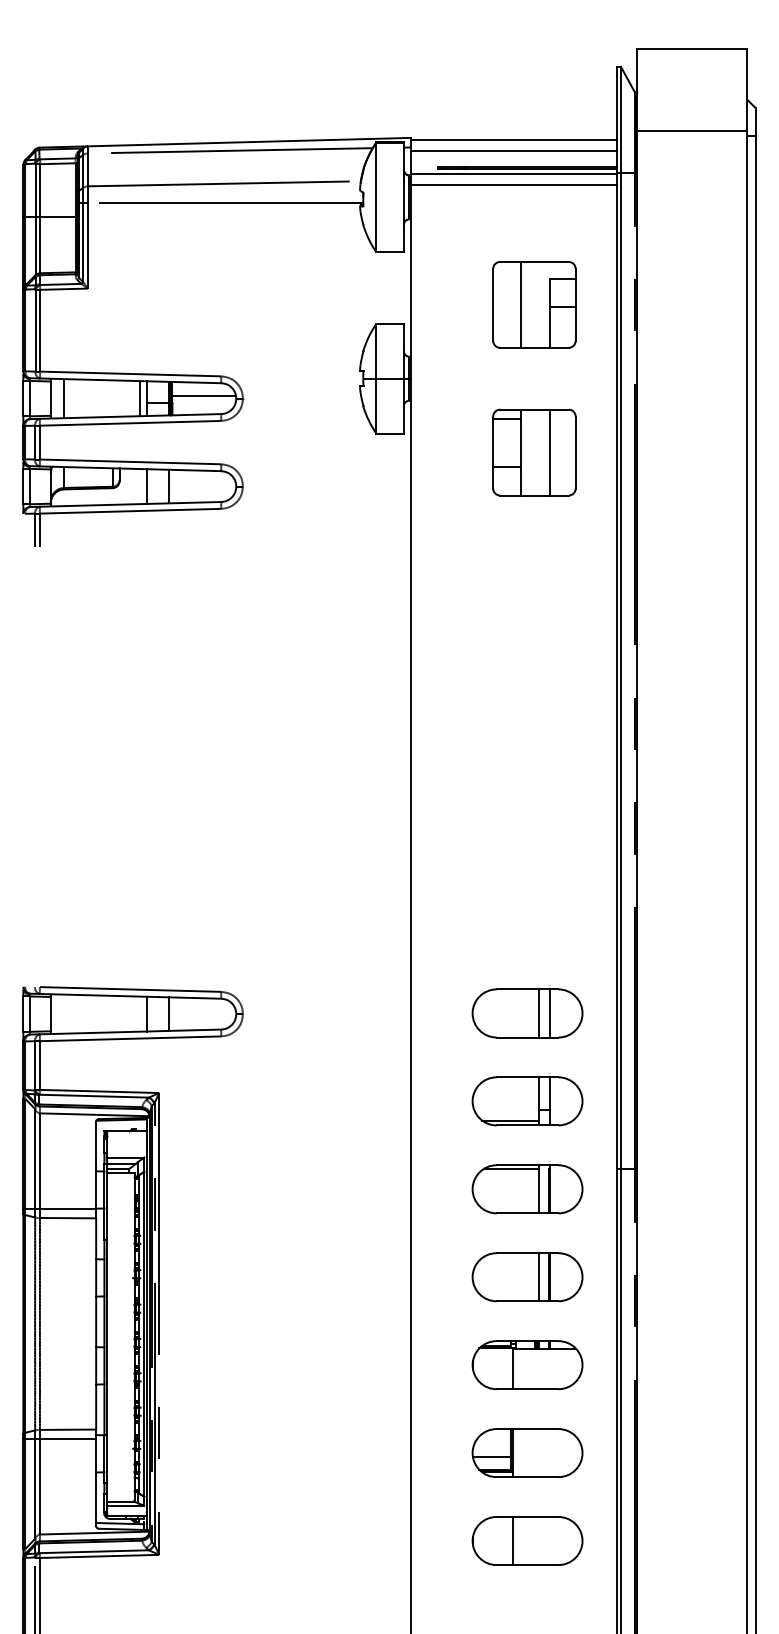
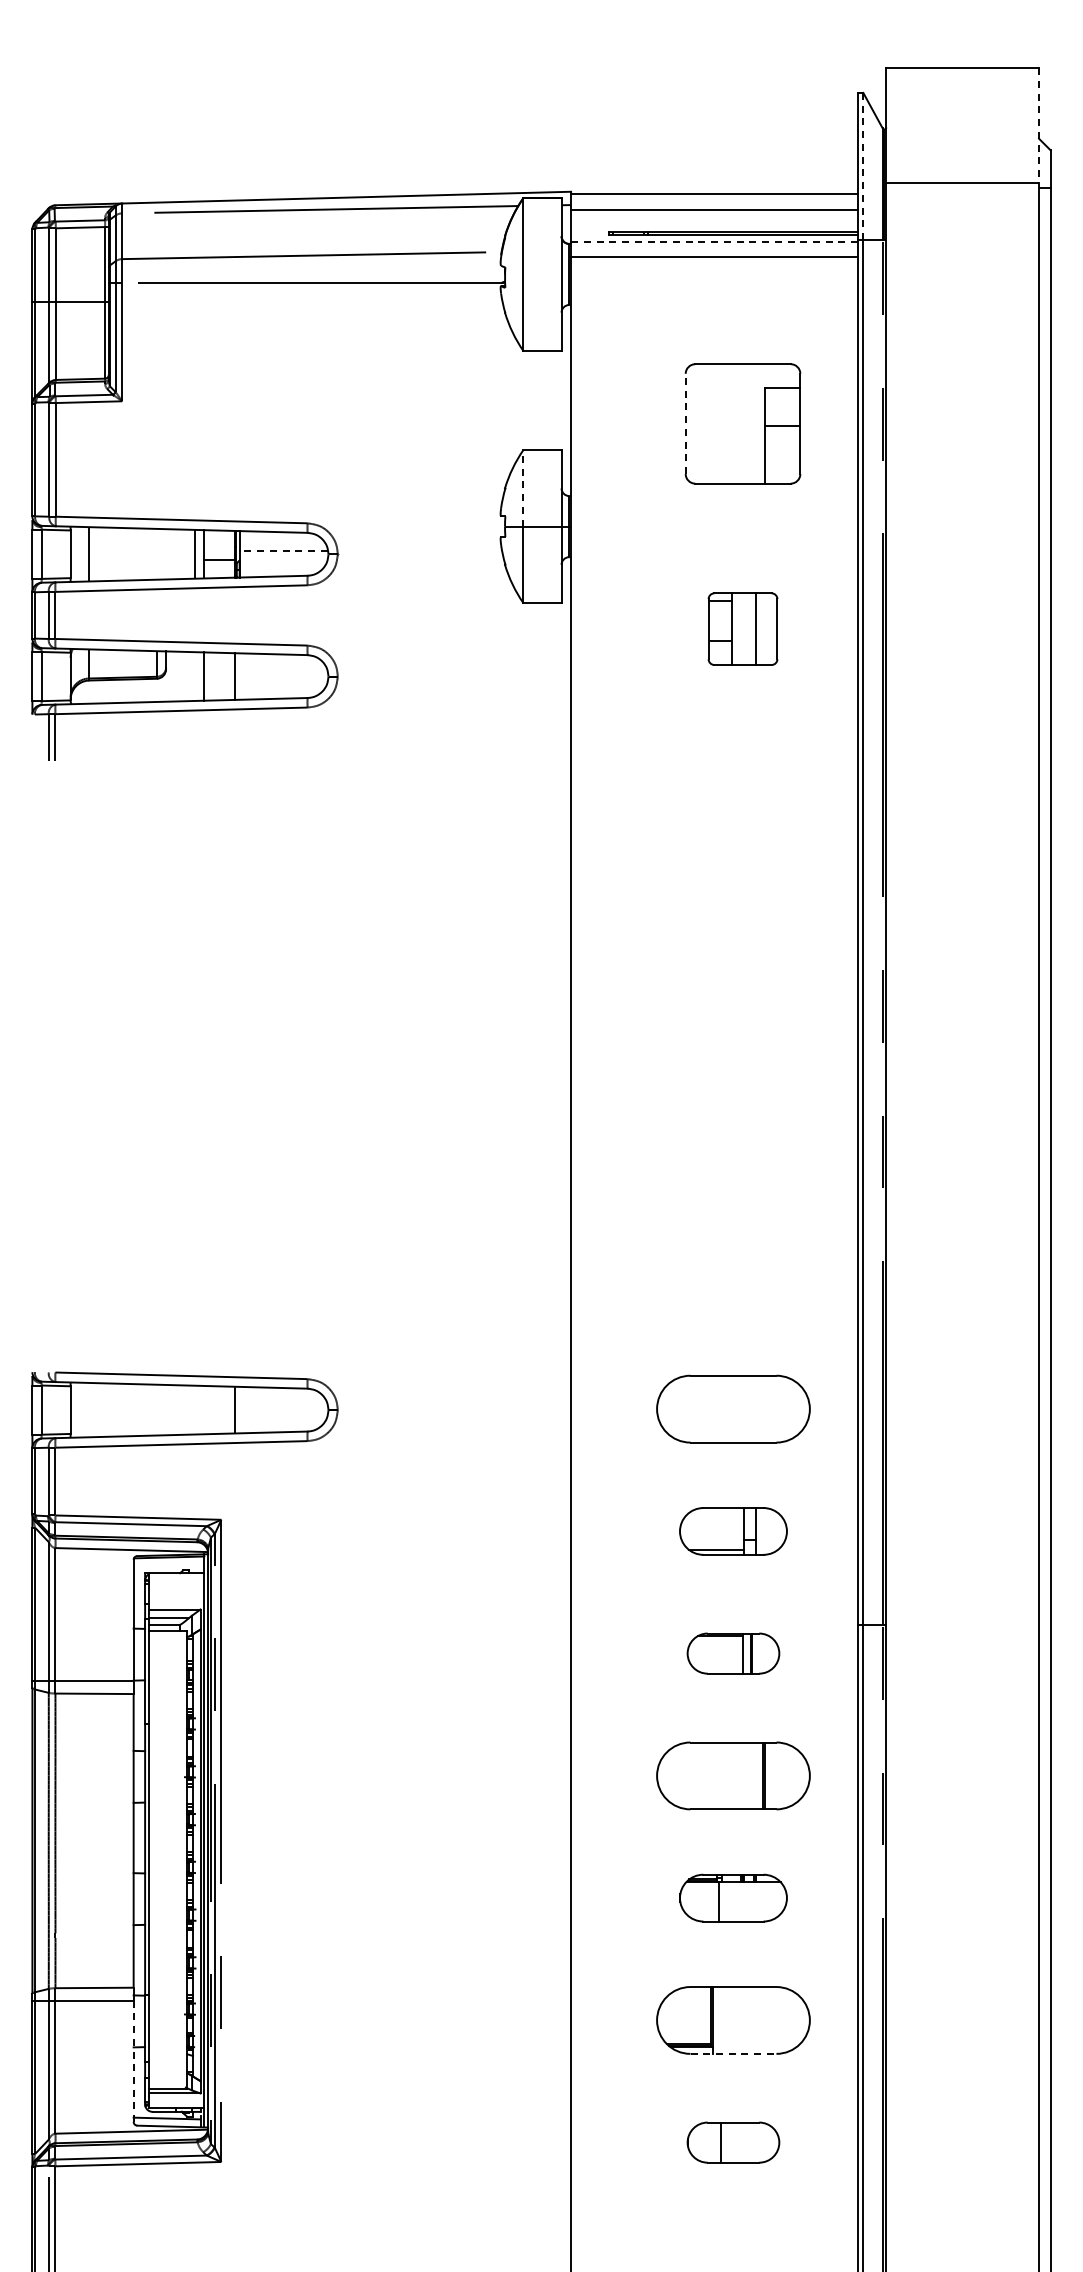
line: (747, 90) -> (1039, 125), solid -> dashed
line: (621, 119) -> (863, 166), solid -> dashed
line: (513, 173) -> (714, 241), solid -> dashed
line: (493, 304) -> (685, 423), solid -> dashed
line: (521, 304) -> (724, 423), removed
line: (376, 350) -> (523, 487), solid -> dashed
line: (203, 395) -> (283, 550), solid -> dashed
part: (534, 452) -> (742, 628), size x0.6
line: (538, 1012) -> (748, 1408), removed
line: (550, 1012) -> (765, 1408), removed
line: (147, 1013) -> (204, 1409), removed
part: (527, 1101) -> (733, 1531), size x0.7
part: (527, 1189) -> (733, 1653), size x0.6
line: (538, 1276) -> (748, 1775), removed
part: (527, 1364) -> (733, 1897), size x0.7
line: (491, 1457) -> (683, 2026), removed
line: (527, 1476) -> (733, 2053), solid -> dashed
line: (96, 1482) -> (133, 2061), solid -> dashed
part: (527, 1540) -> (733, 2142), size x0.6

